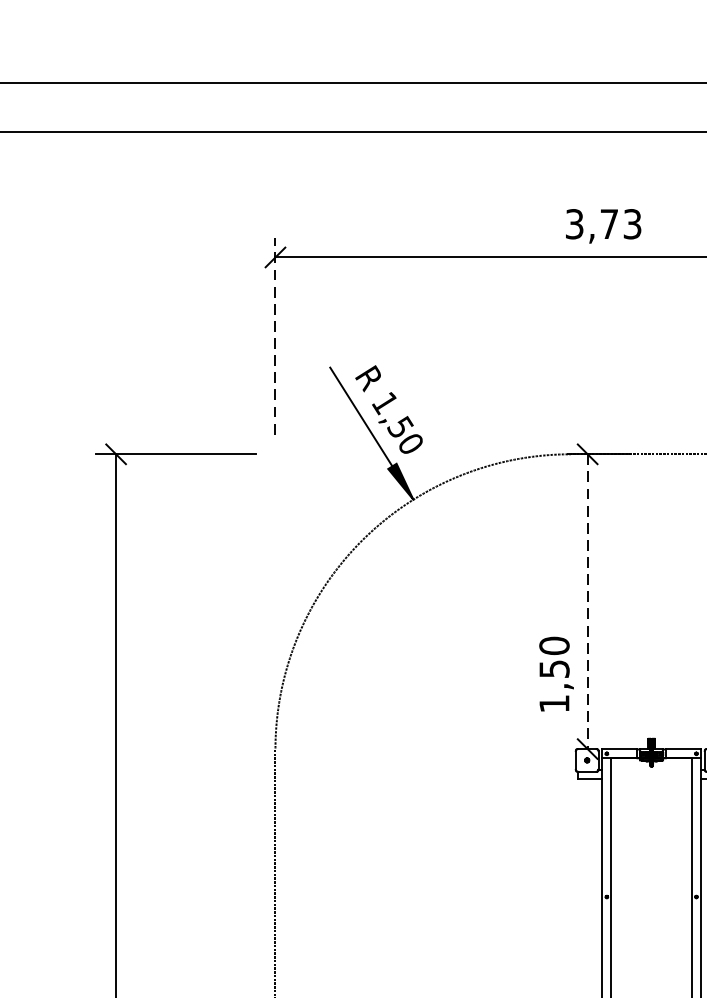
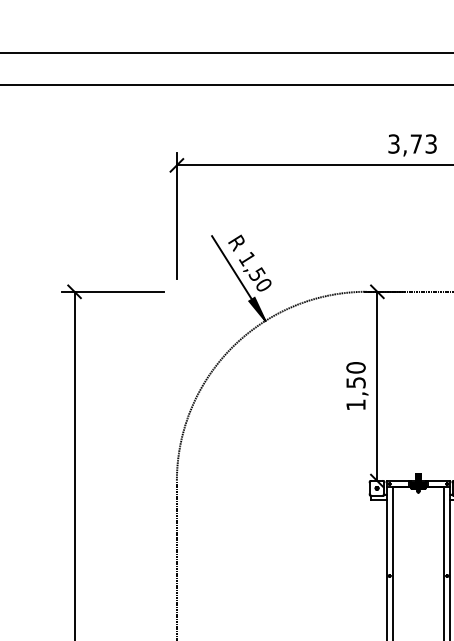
text: (603, 226) -> (412, 145), moved
line: (274, 335) -> (176, 215), dashed -> solid
line: (587, 601) -> (377, 386), dashed -> solid
text: (556, 673) -> (357, 385), moved

